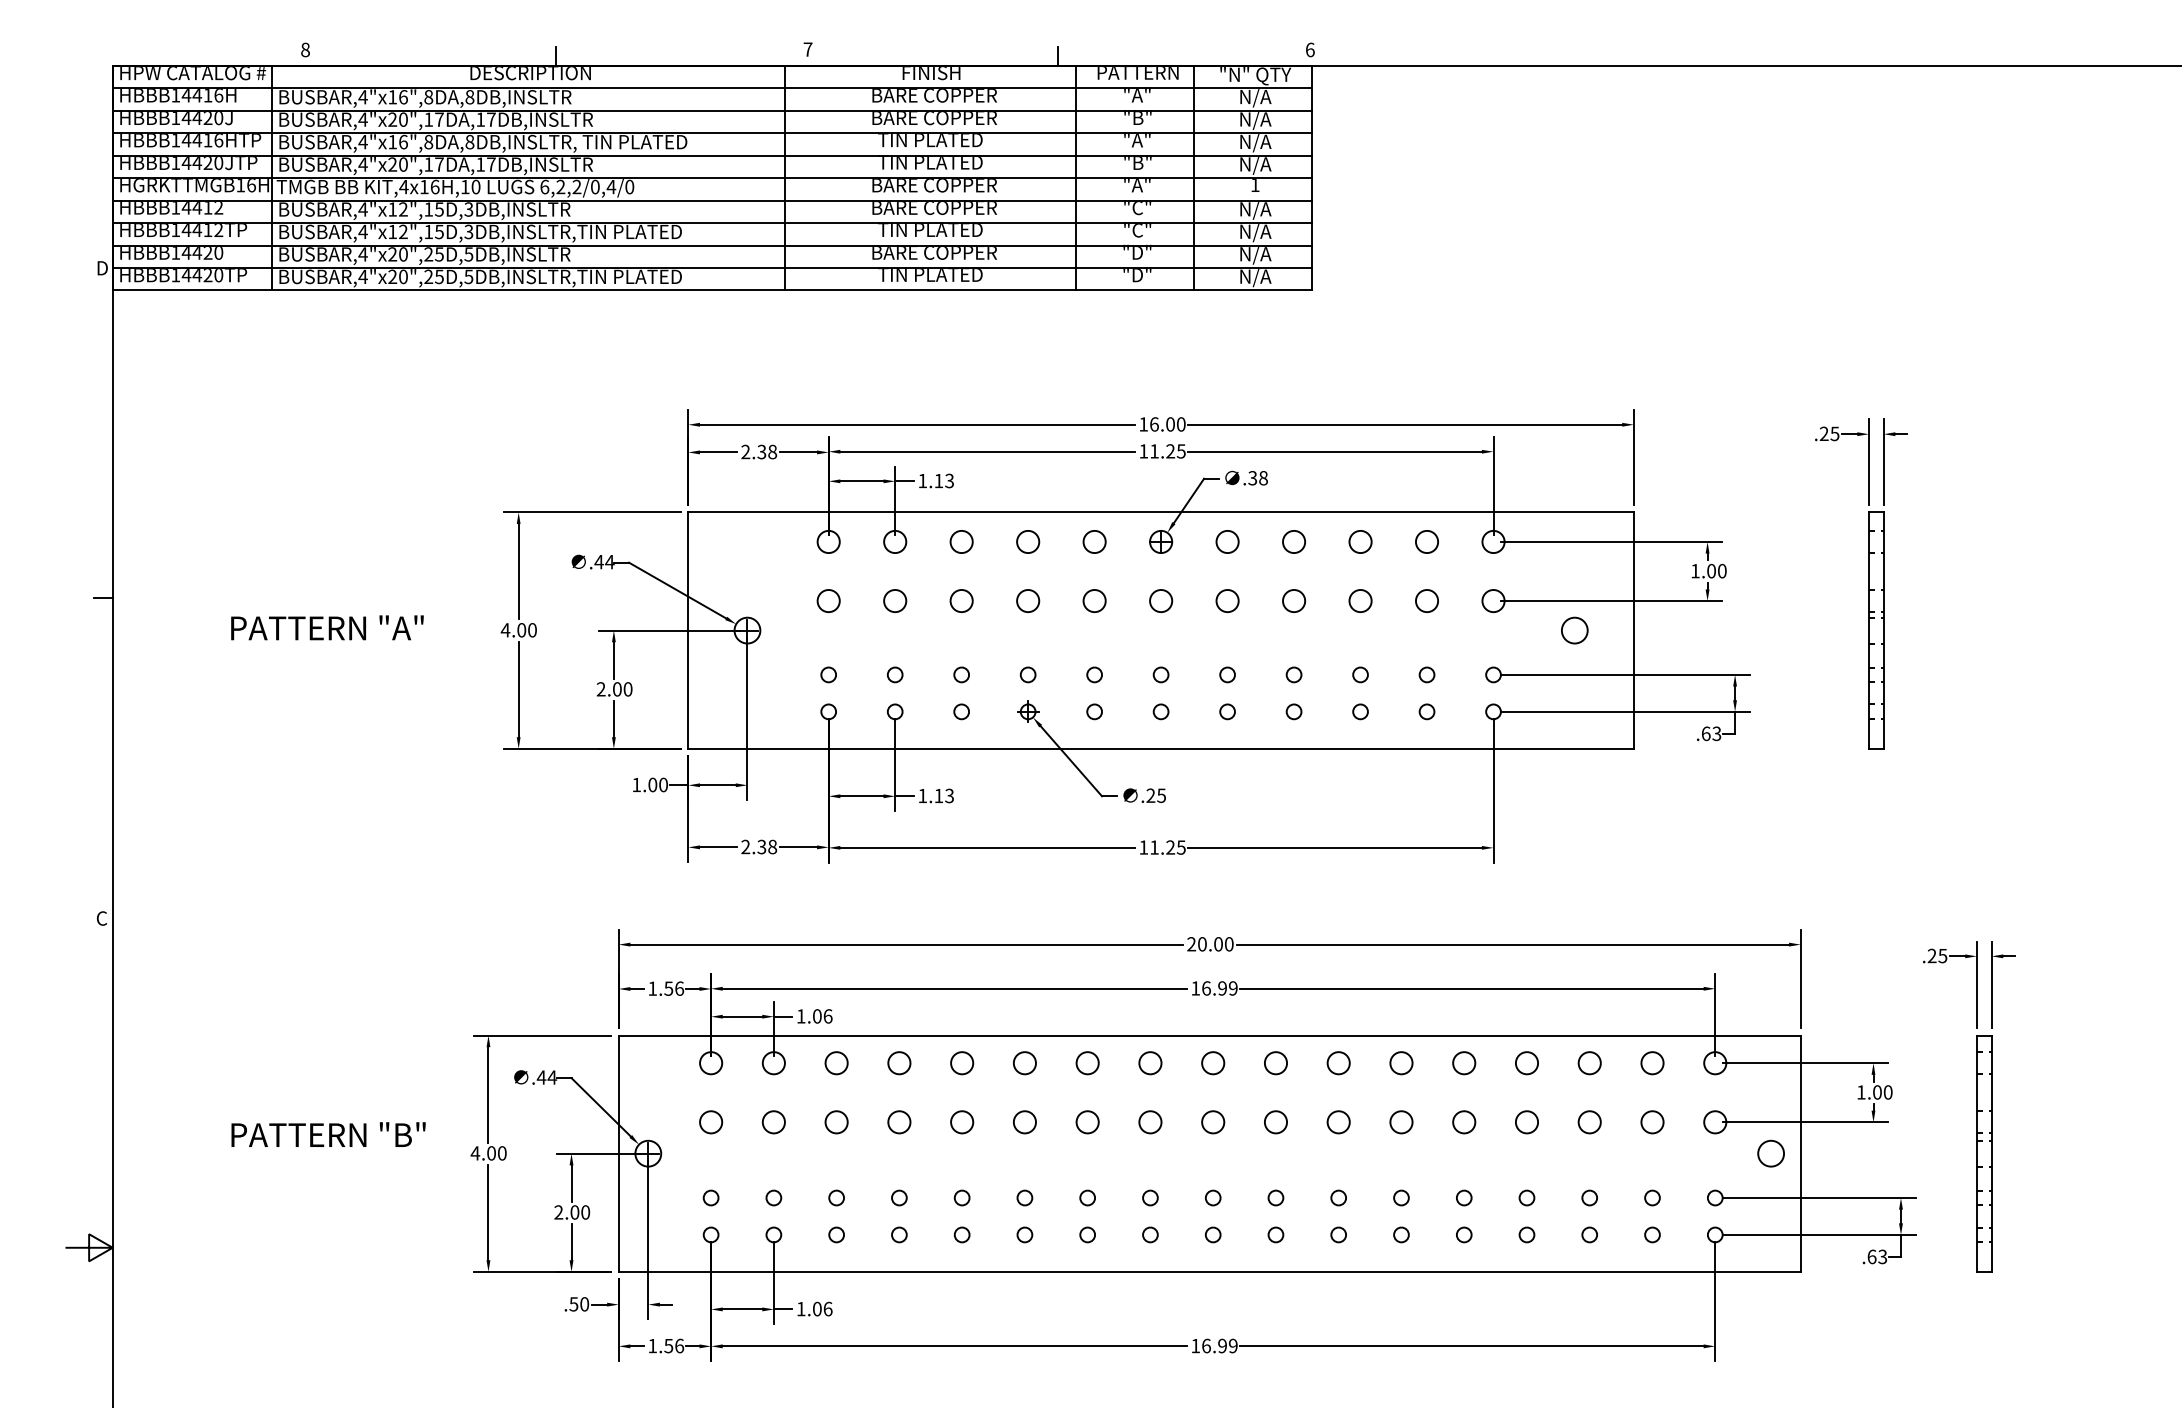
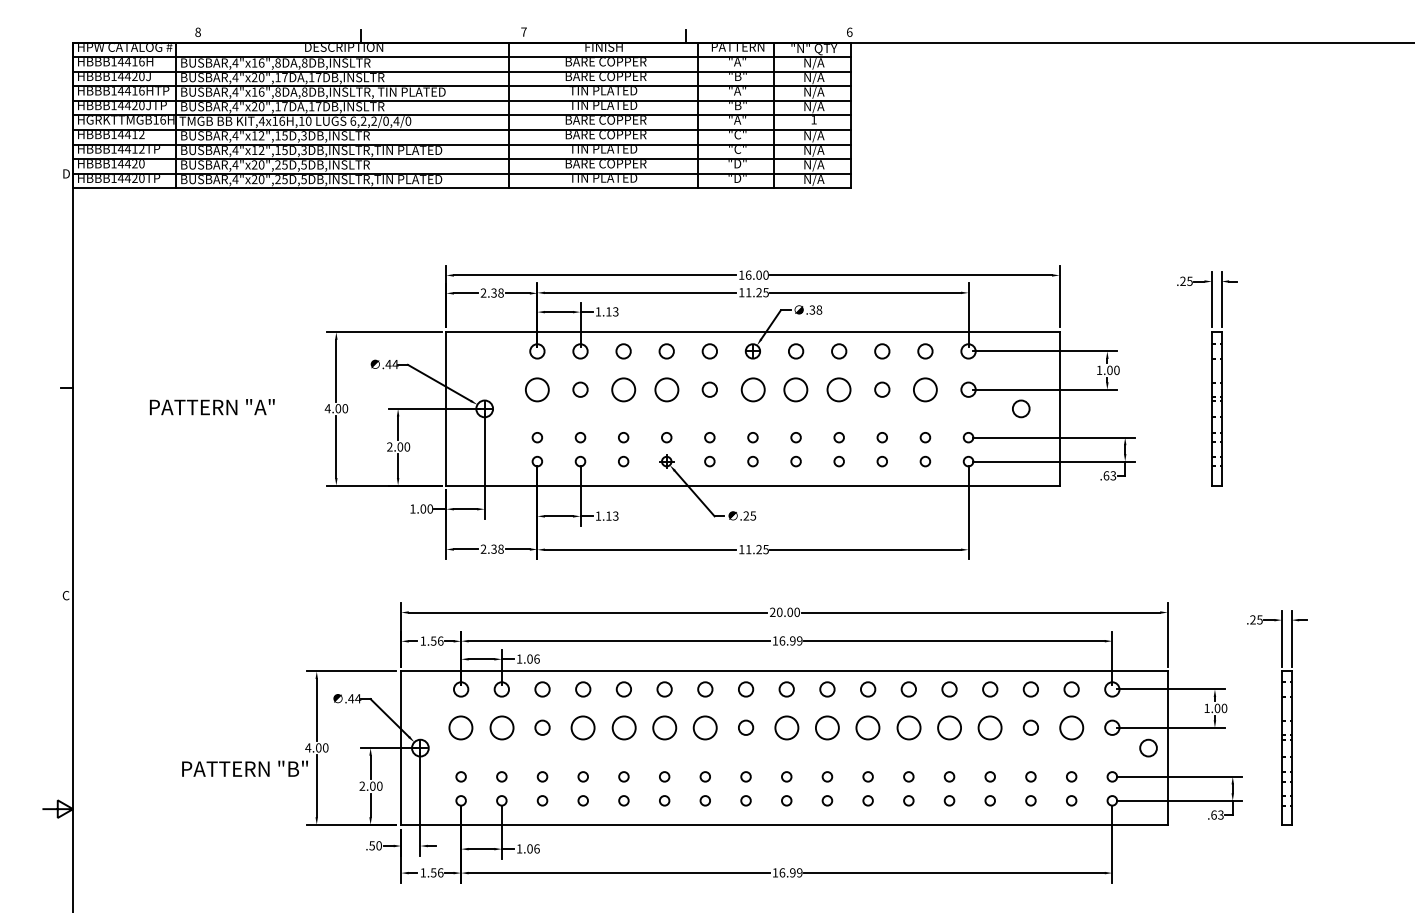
circle: (828, 600) -> (537, 389), size x1.6
circle: (961, 600) -> (623, 389), size x1.6
circle: (1027, 600) -> (666, 389), size x1.6
circle: (1160, 600) -> (752, 389), size x1.6
circle: (1228, 600) -> (796, 389), size x1.6
circle: (1294, 600) -> (839, 389), size x1.6
circle: (1427, 600) -> (925, 389), size x1.6
circle: (711, 1121) -> (461, 727), size x1.6
circle: (773, 1121) -> (501, 727), size x1.6
circle: (899, 1121) -> (583, 727), size x1.6
circle: (961, 1121) -> (623, 727), size x1.6
circle: (1024, 1121) -> (664, 727), size x1.6
circle: (1087, 1121) -> (705, 727), size x1.6
circle: (1212, 1121) -> (786, 727), size x1.6
circle: (1276, 1121) -> (827, 727), size x1.6
circle: (1339, 1121) -> (868, 727), size x1.6
circle: (1400, 1121) -> (908, 727), size x1.6
circle: (1464, 1121) -> (949, 727), size x1.6
circle: (1527, 1121) -> (990, 727), size x1.6
circle: (1652, 1121) -> (1071, 727), size x1.6
text: (327, 1134) -> (244, 768), moved

